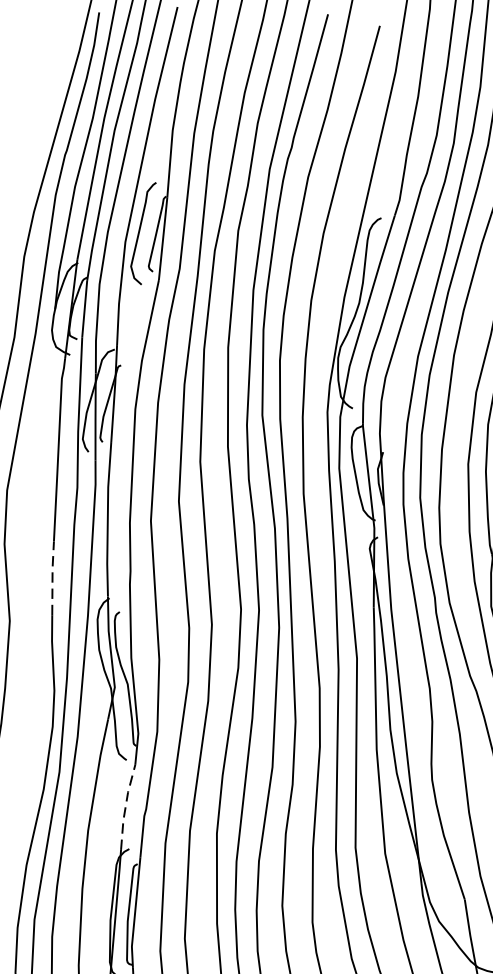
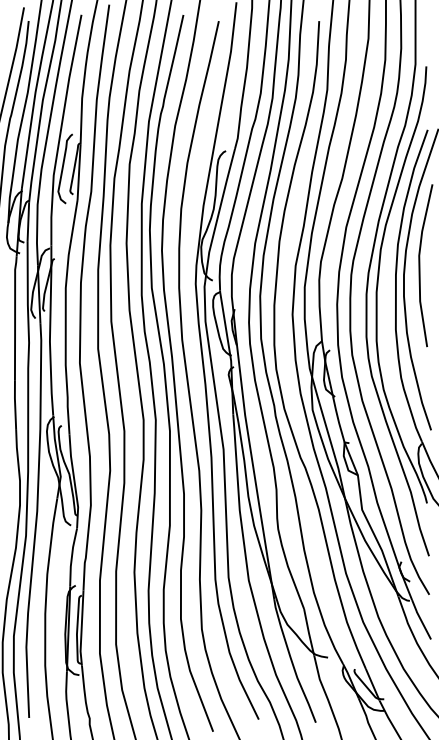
line: (53, 577) -> (15, 404), dashed -> solid
line: (125, 805) -> (71, 556), dashed -> solid

